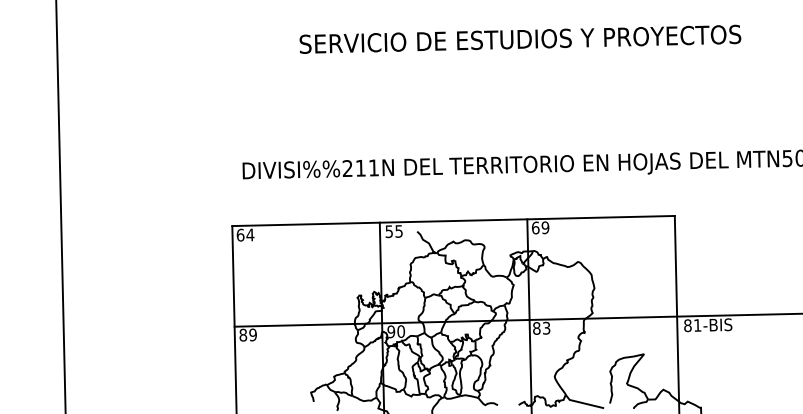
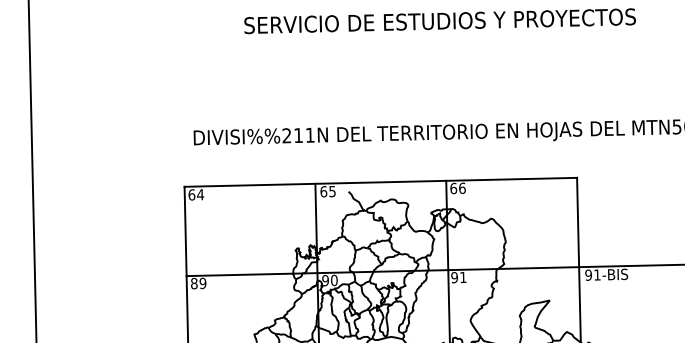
text: (545, 227) -> (462, 188), 69 -> 66
text: (389, 231) -> (323, 191), 55 -> 65
text: (687, 325) -> (588, 275), 81-BIS -> 91-BIS
text: (541, 327) -> (458, 276), 83 -> 91

